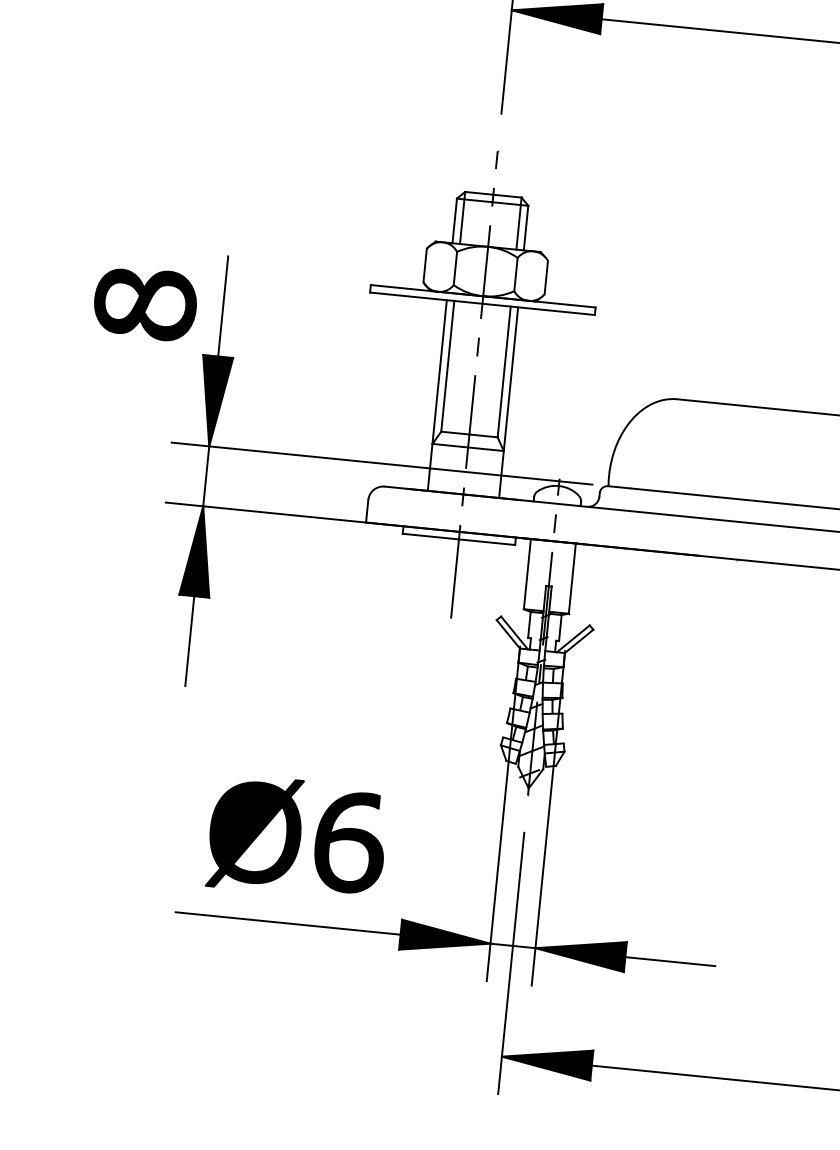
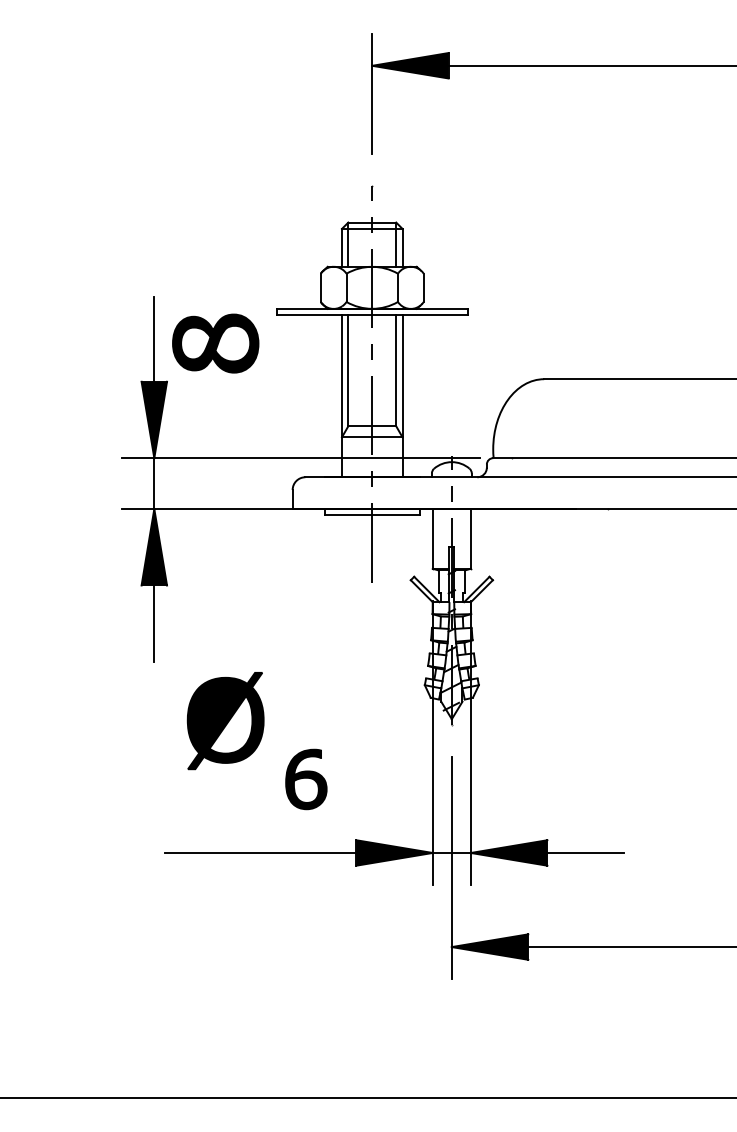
part: (145, 303) -> (215, 343), moved
part: (255, 834) -> (225, 721), moved
part: (350, 842) -> (306, 779), size x0.7

